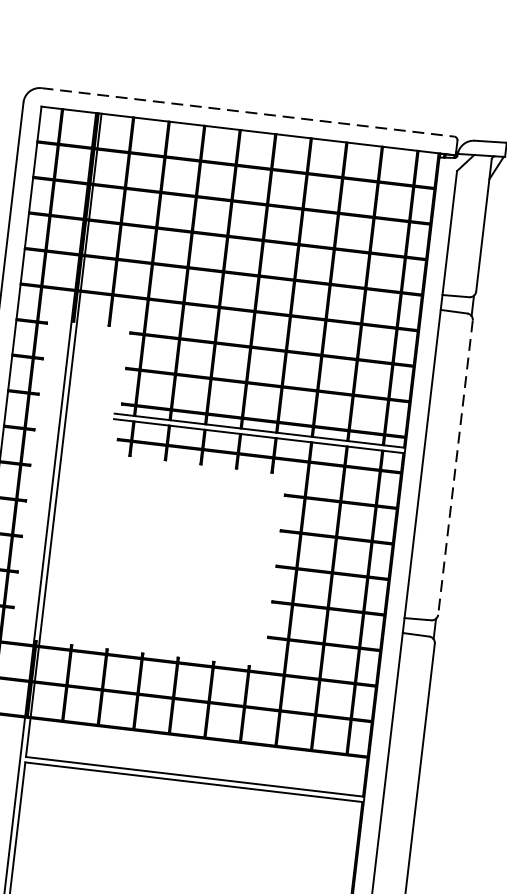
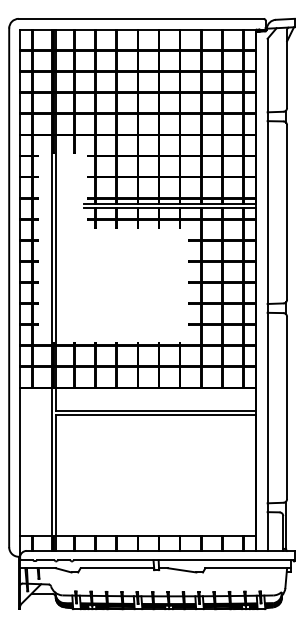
line: (248, 111) -> (141, 18), dashed -> solid
line: (456, 467) -> (287, 212), dashed -> solid

